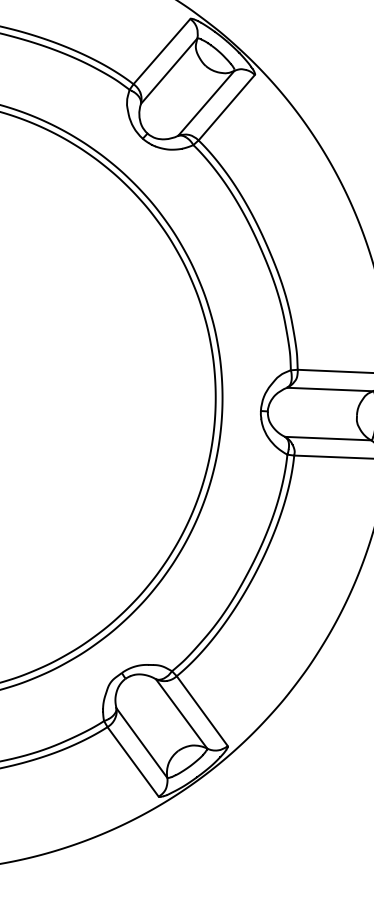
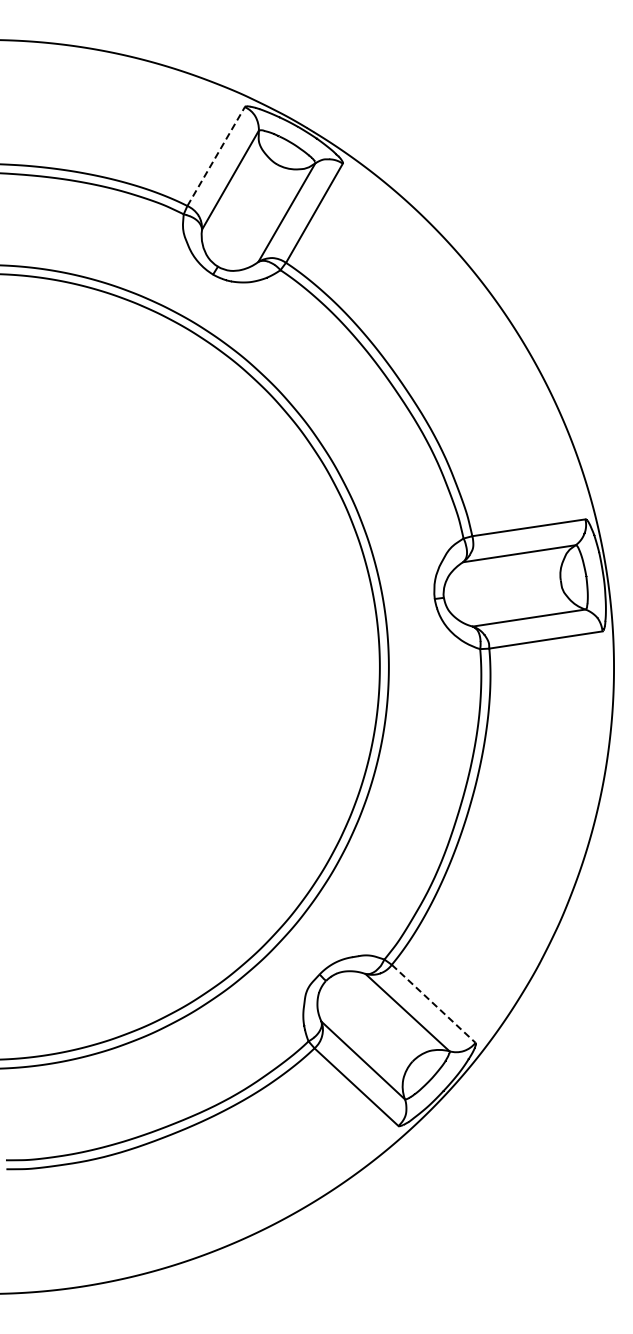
line: (162, 51) -> (216, 156), solid -> dashed
line: (202, 711) -> (434, 1004), solid -> dashed

